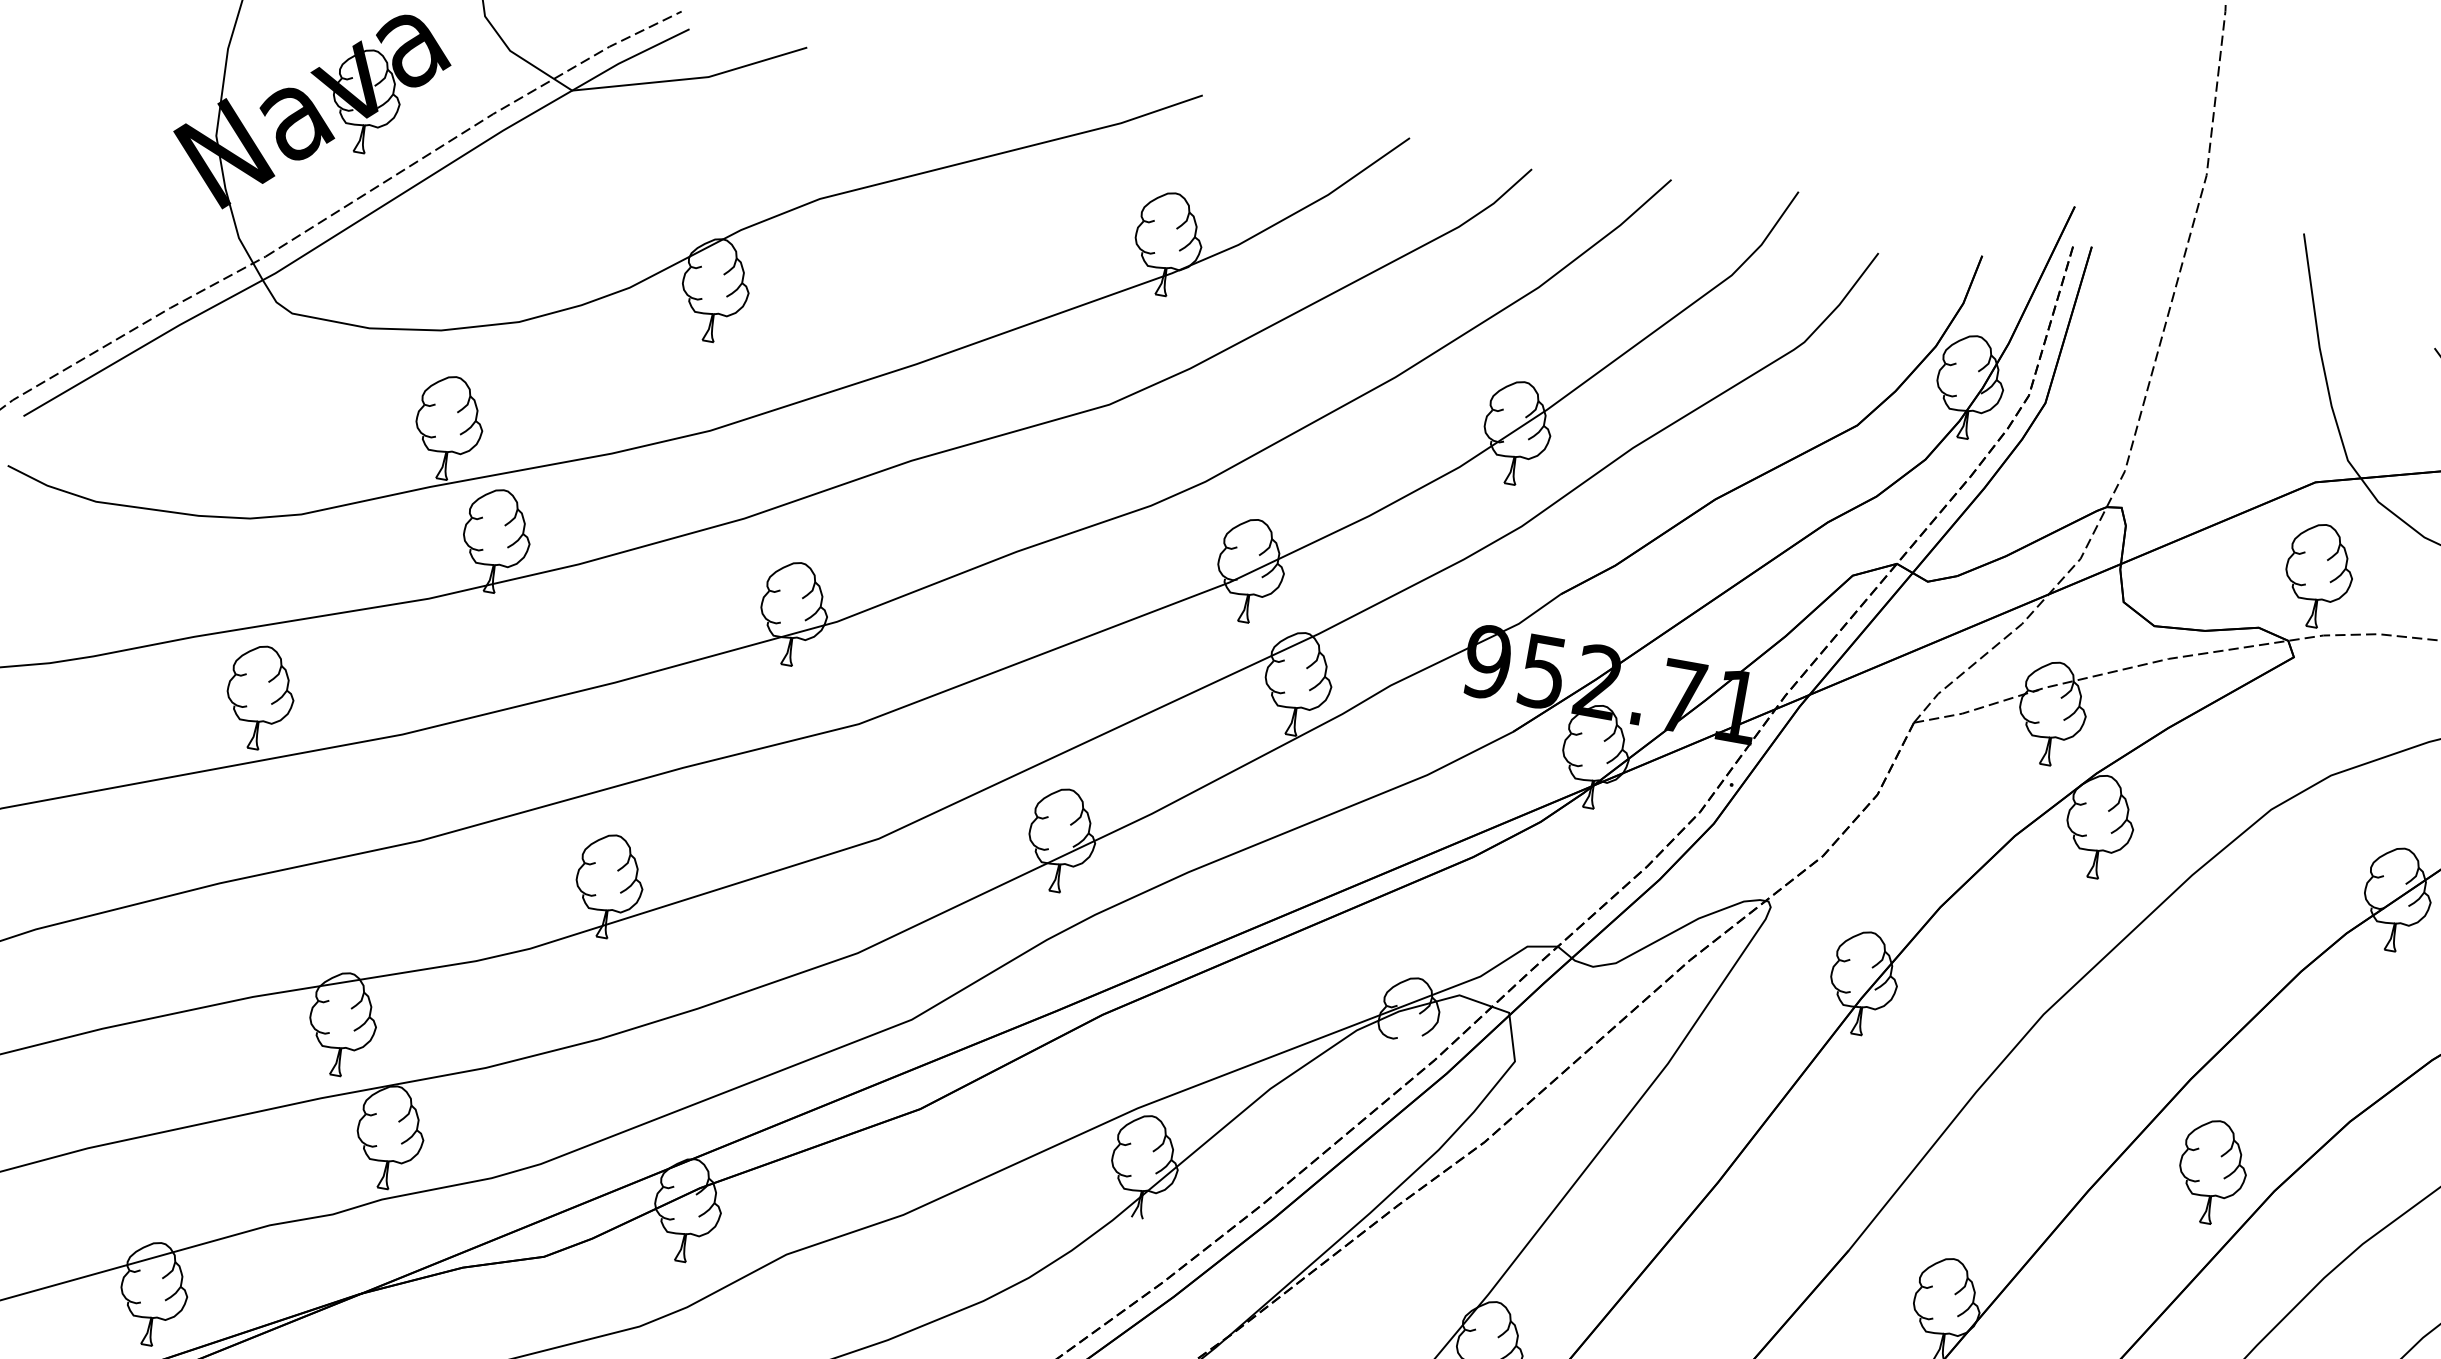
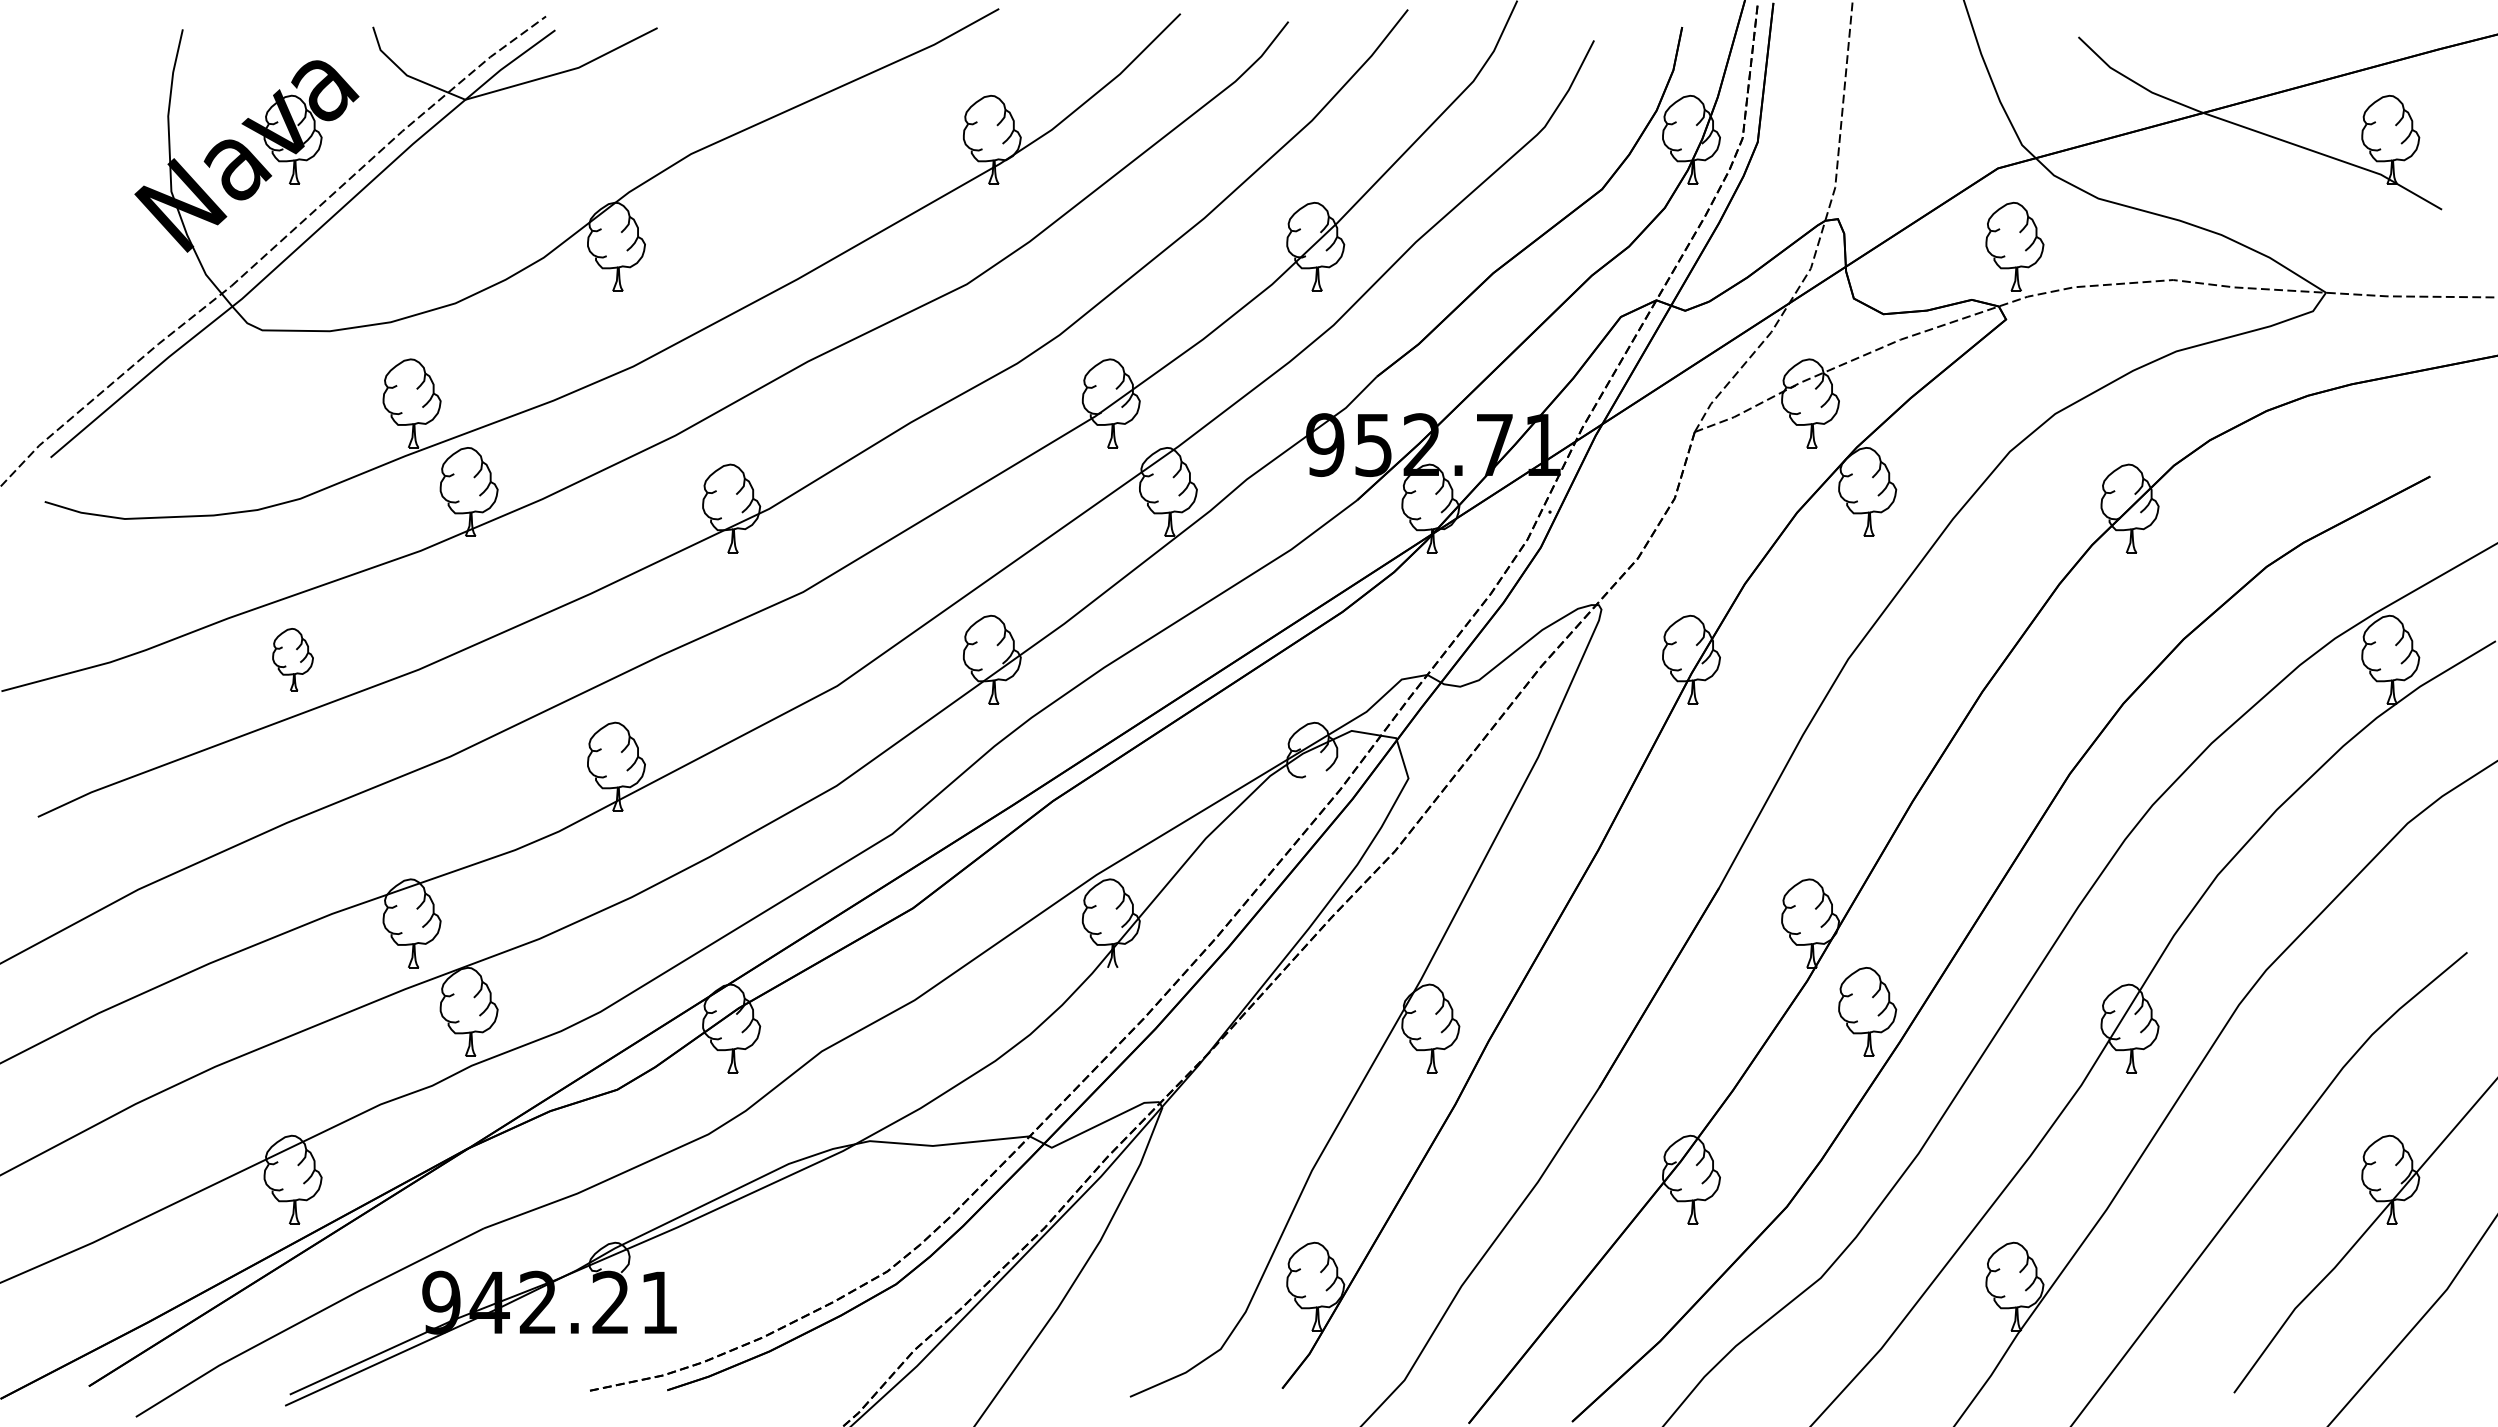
part: (259, 697) -> (292, 659), size x0.7
part: (2212, 1171) -> (2014, 766), removed

